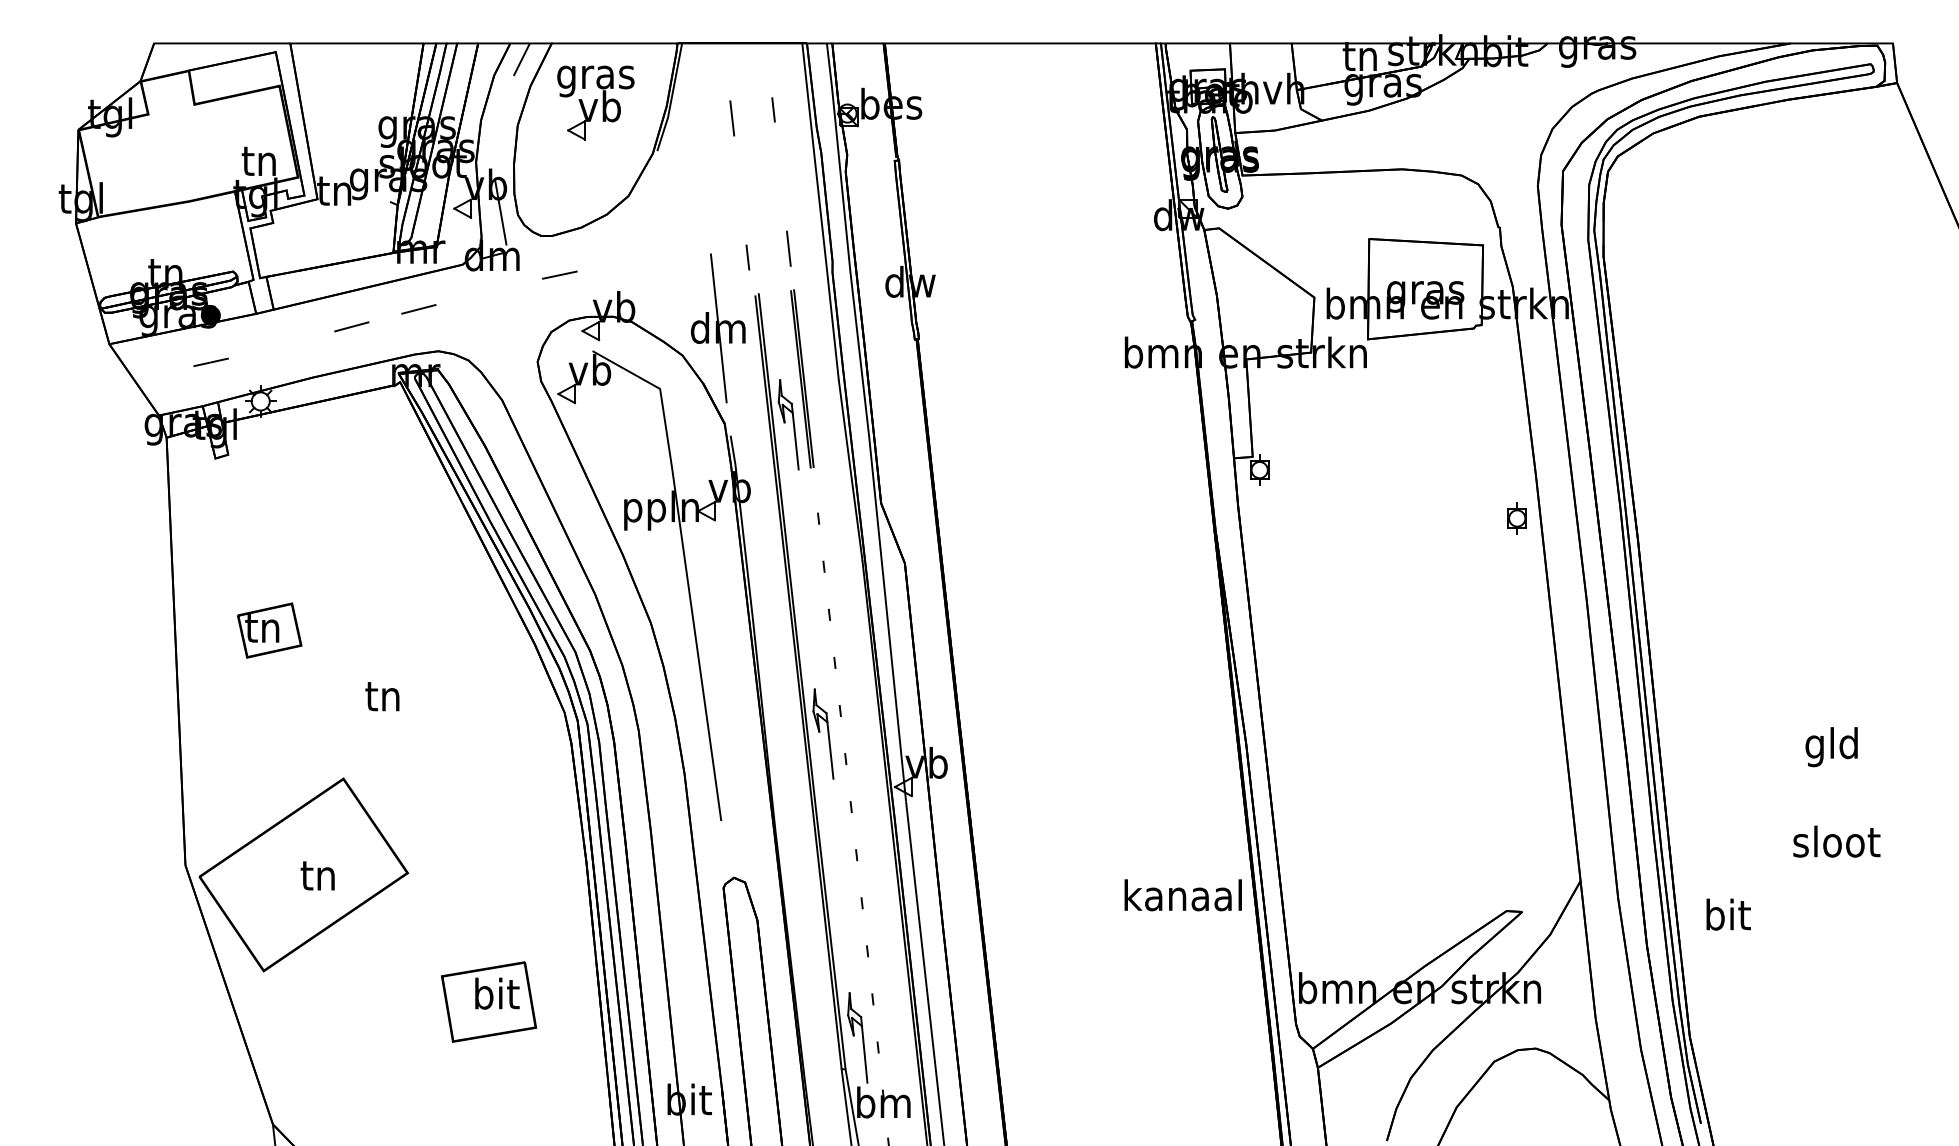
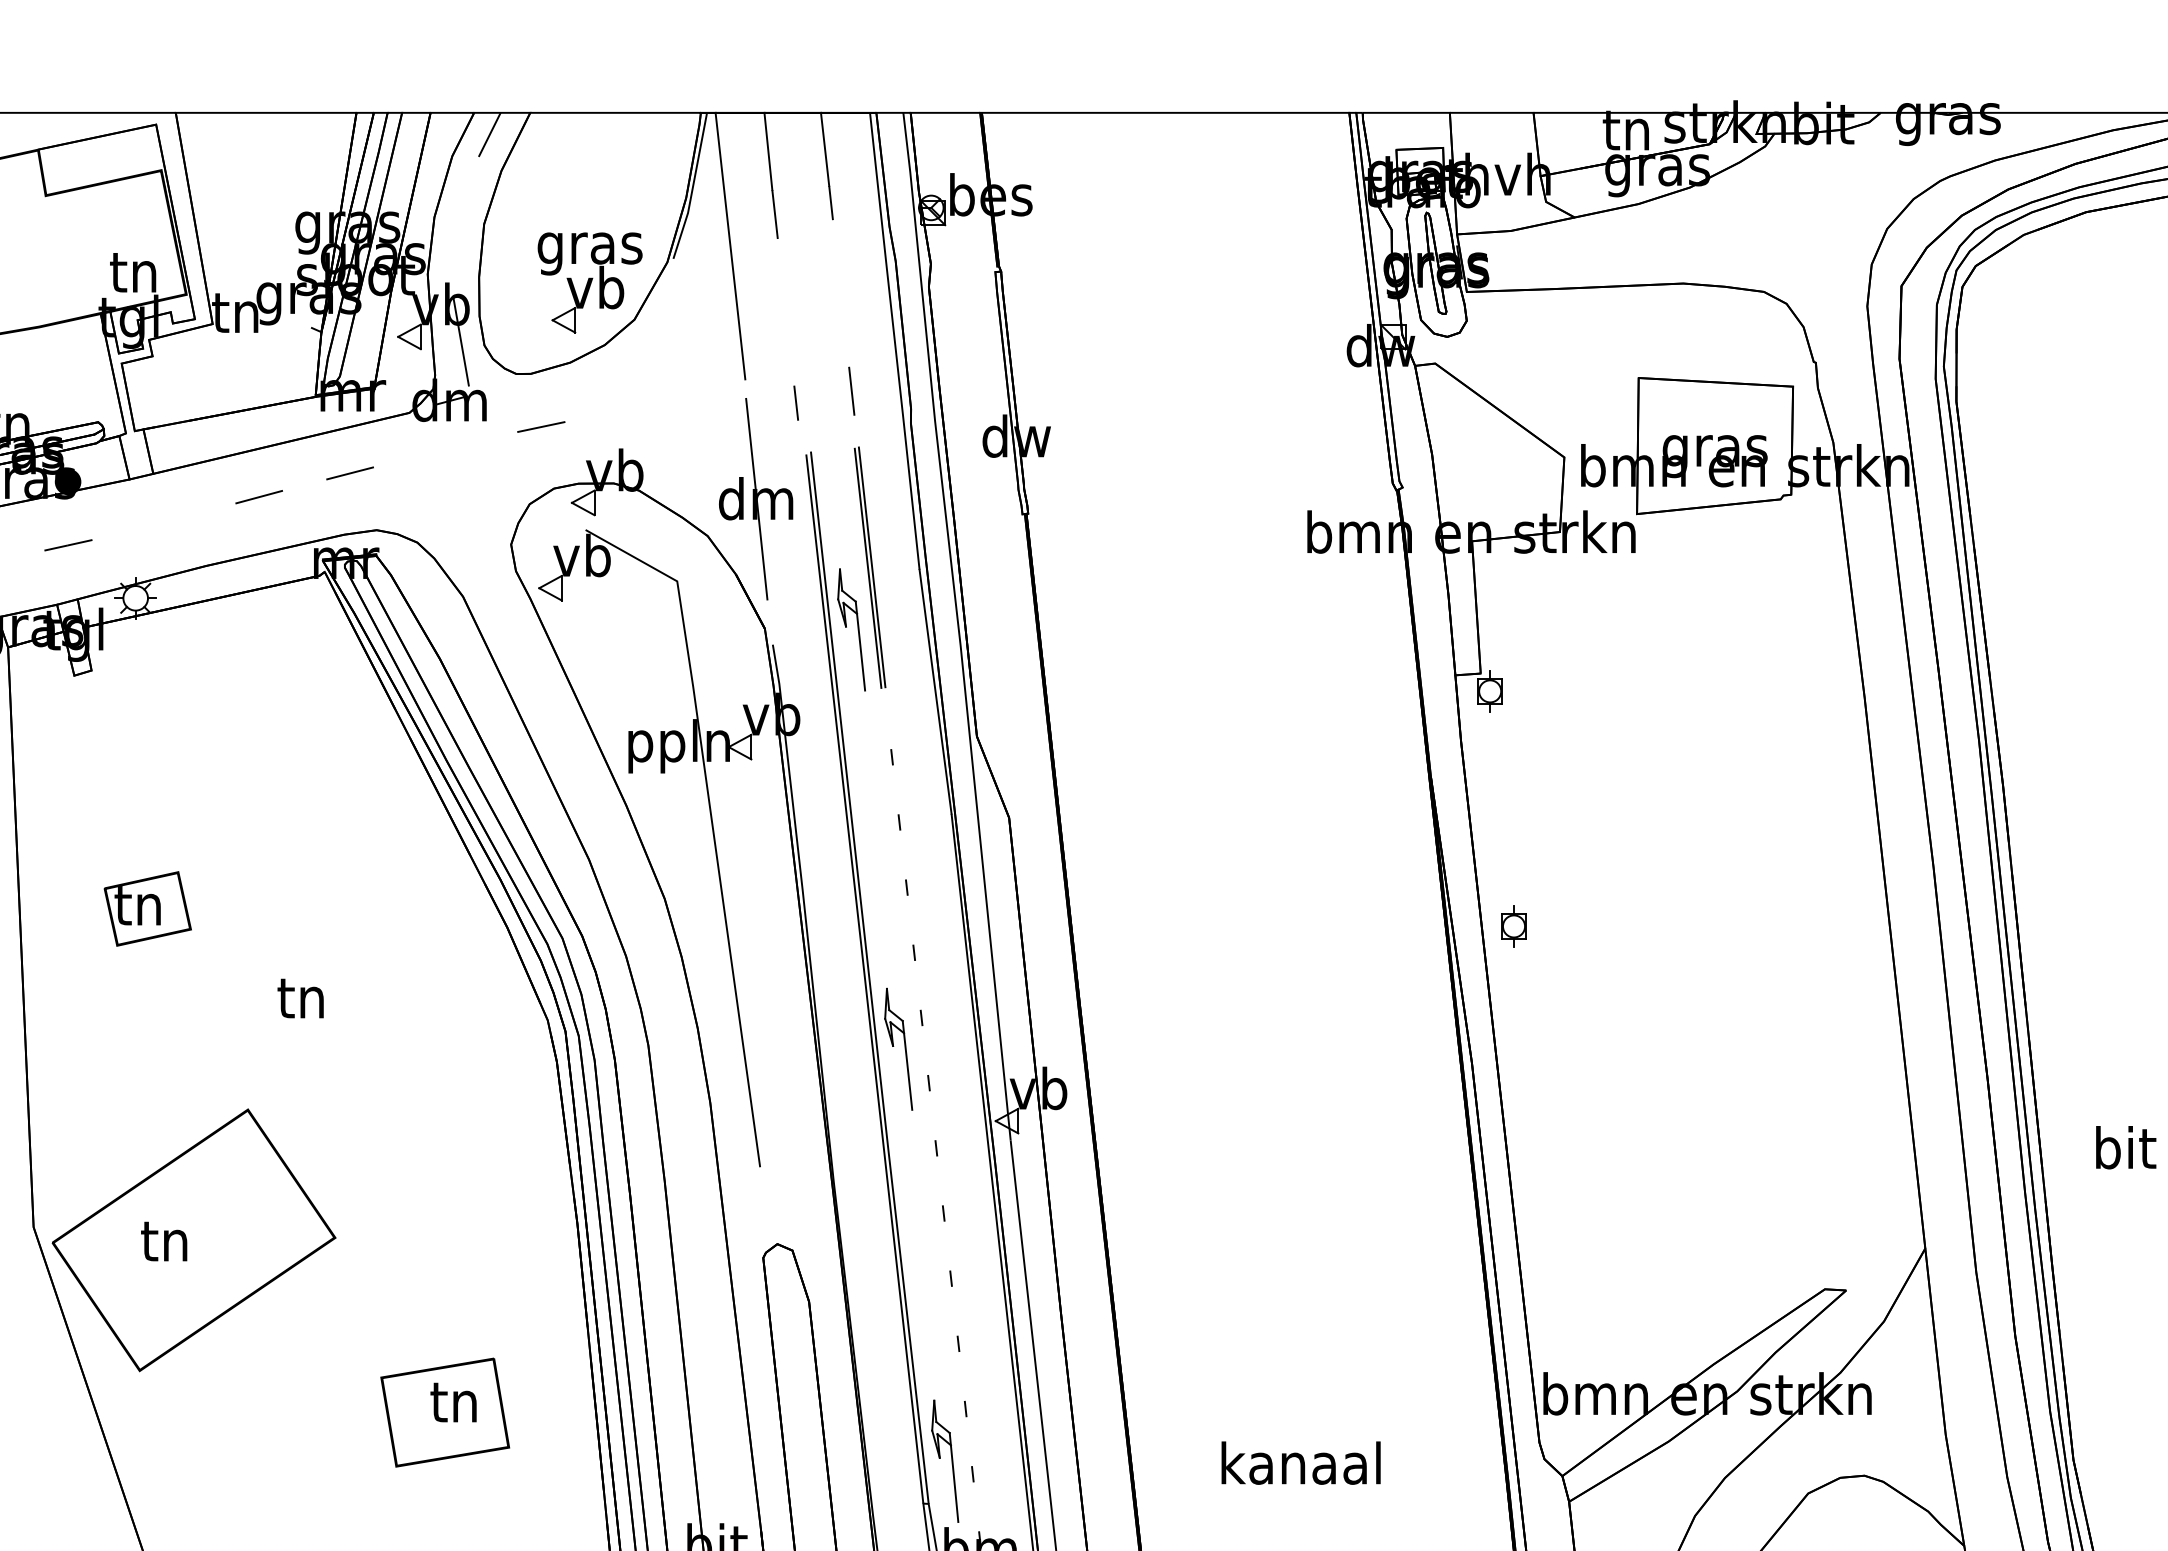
line: (769, 70) -> (825, 149), added
line: (727, 71) -> (768, 150), added
part: (595, 102) -> (589, 282), moved
line: (699, 141) -> (730, 245), added
part: (1516, 518) -> (1512, 926), moved
text: (317, 875) -> (163, 1241), moved
text: (1182, 895) -> (1300, 1463), moved
text: (1728, 914) -> (2125, 1147), moved
text: (497, 993) -> (456, 1401), bit -> tn

